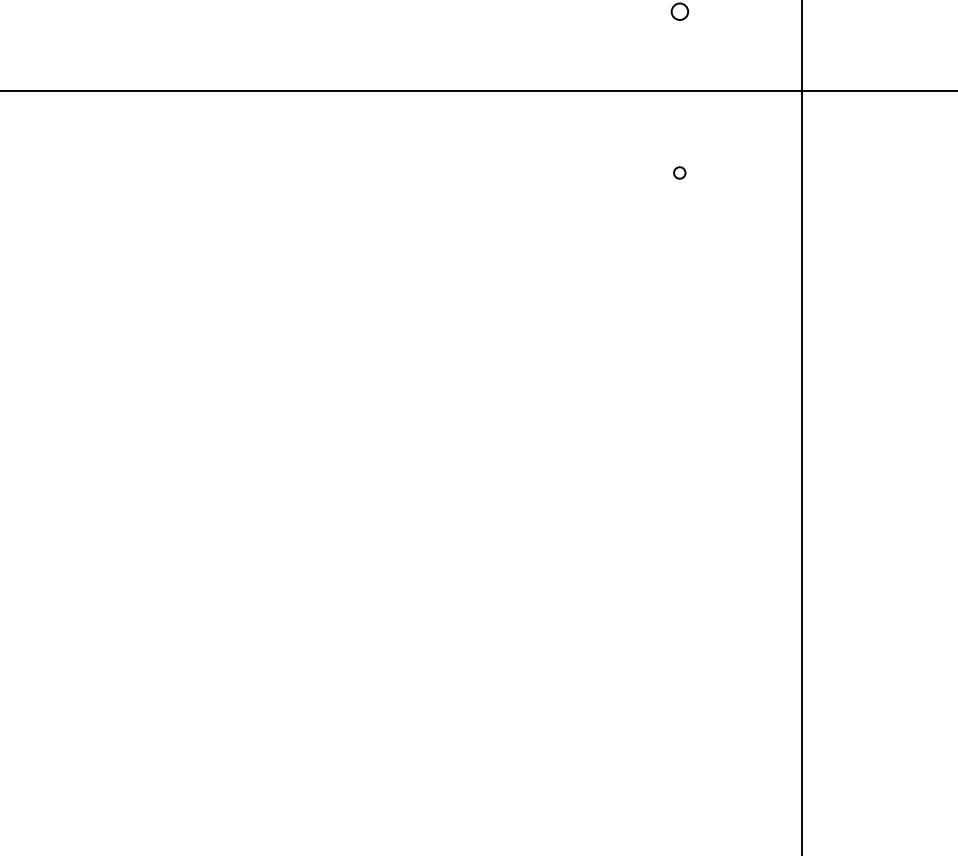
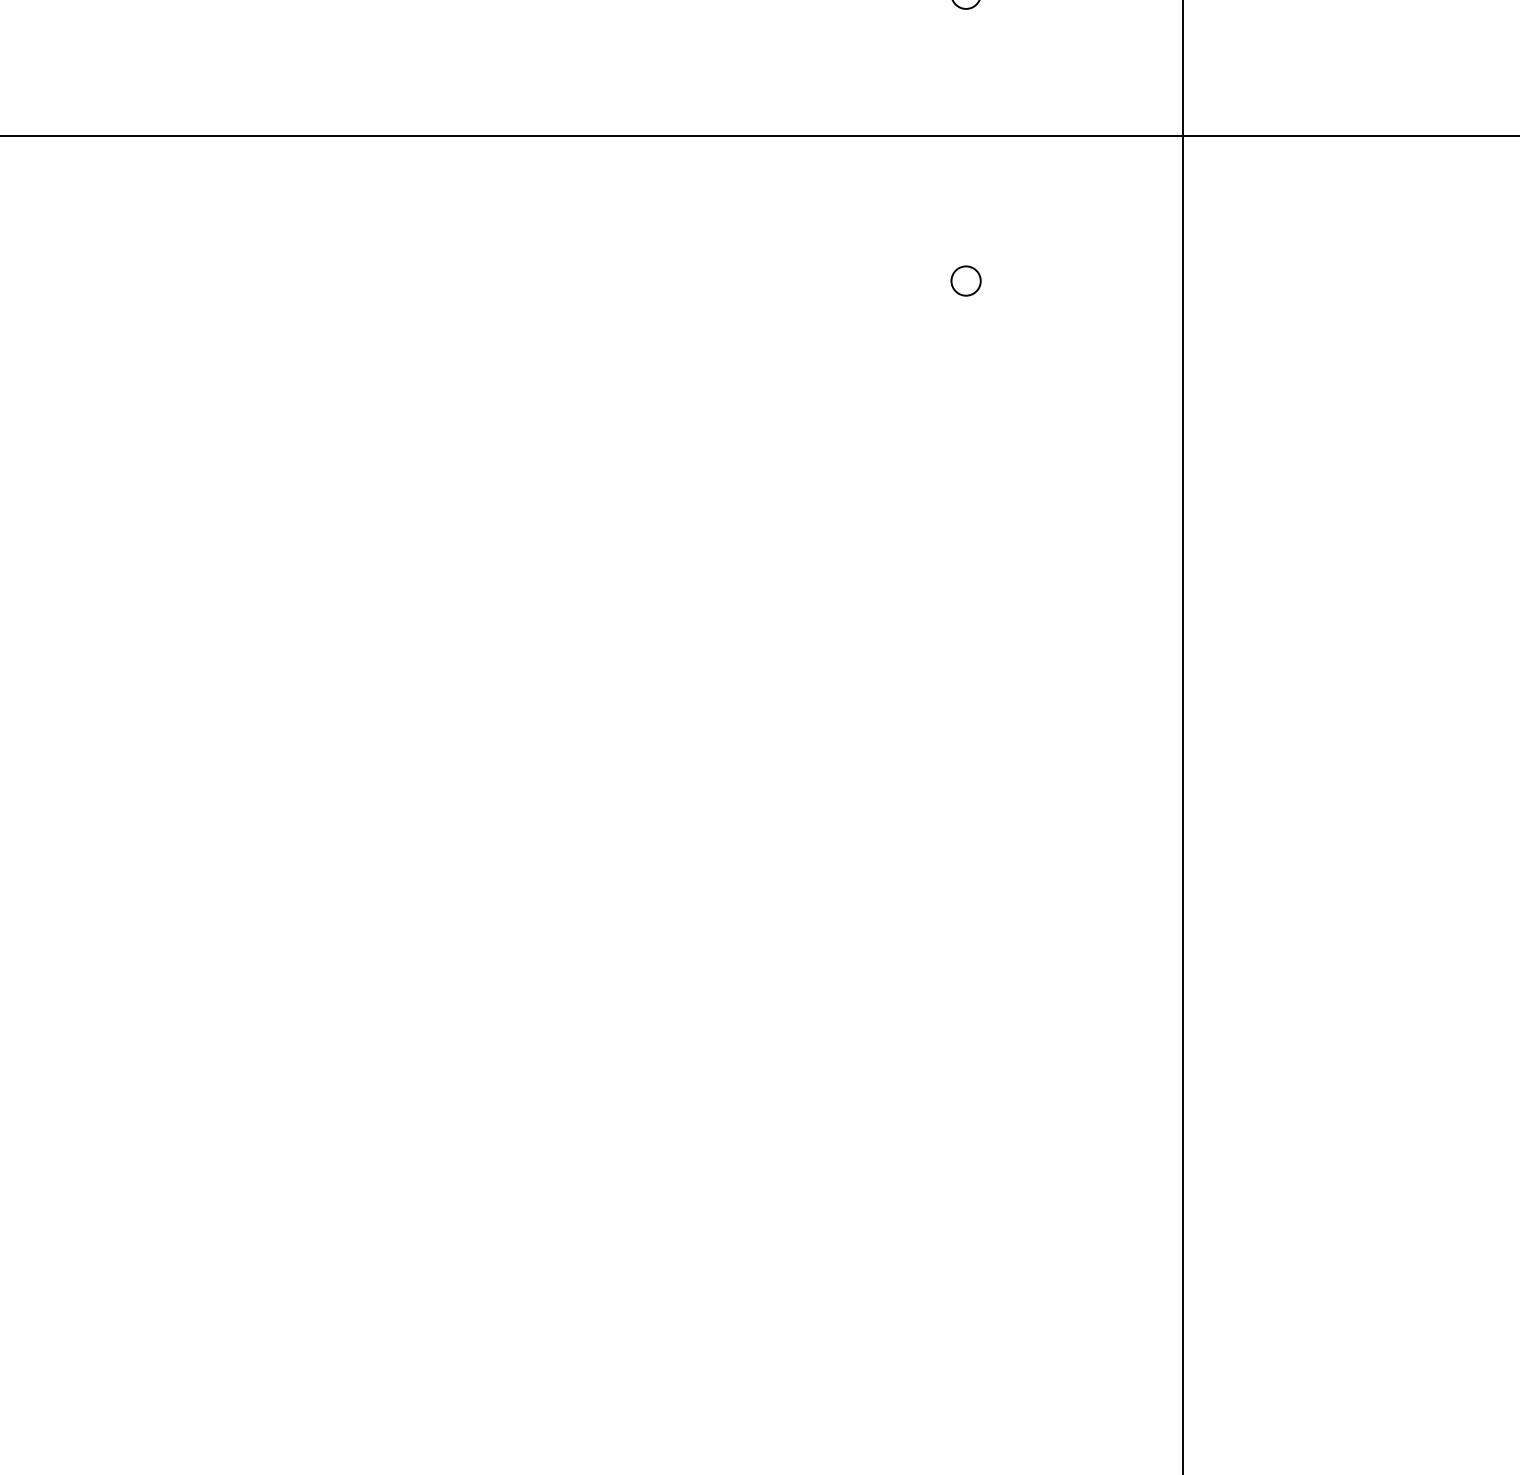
circle: (679, 172) -> (965, 280), size x1.43

